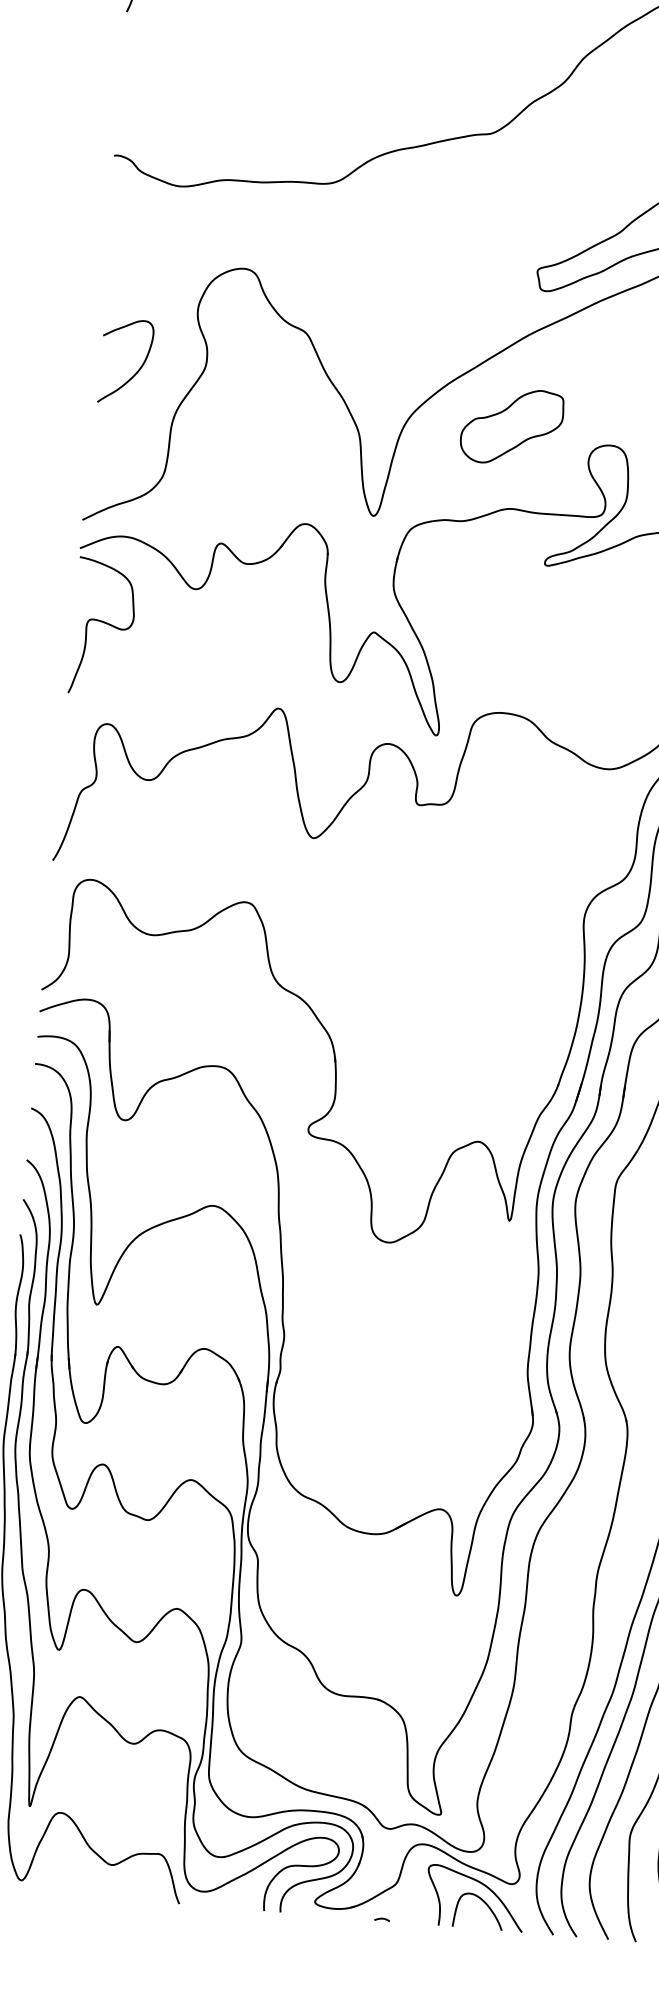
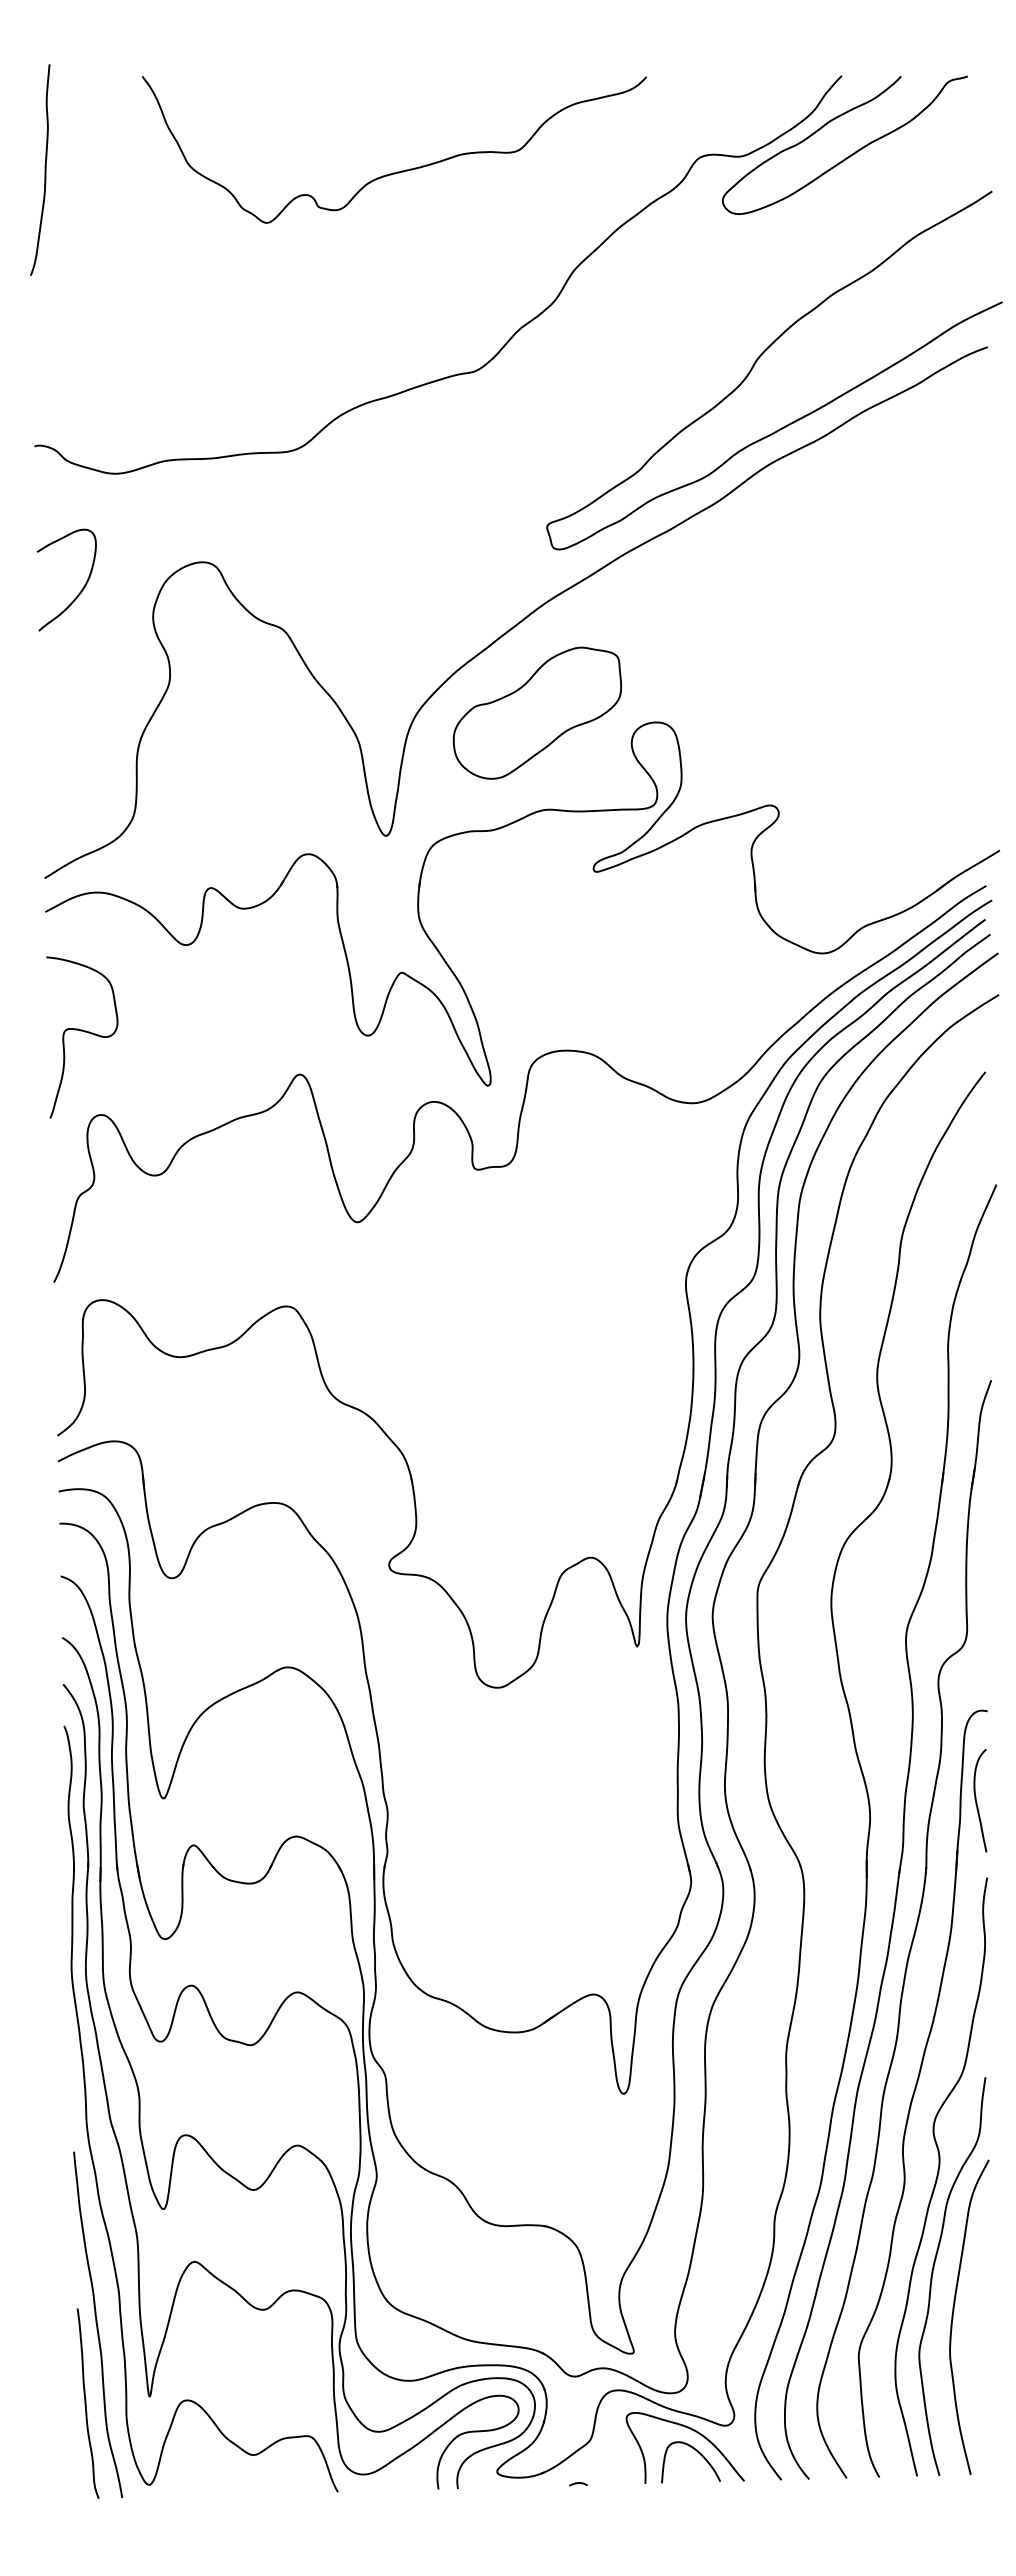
curve: (137, 371) -> (81, 589), moved
part: (511, 426) -> (536, 712), size x1.43
curve: (104, 623) -> (84, 1032), moved

